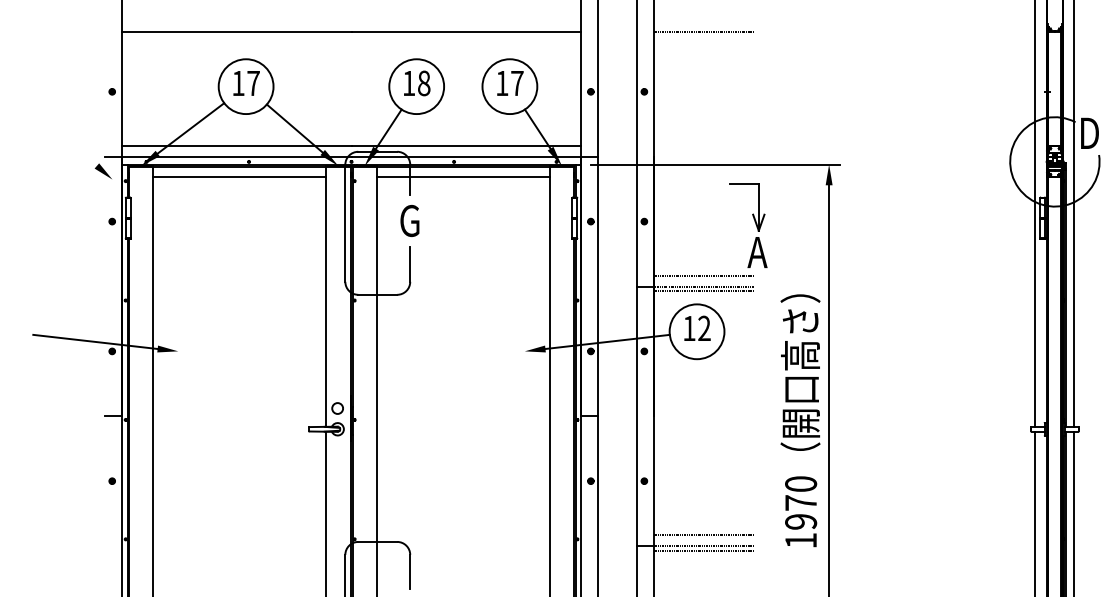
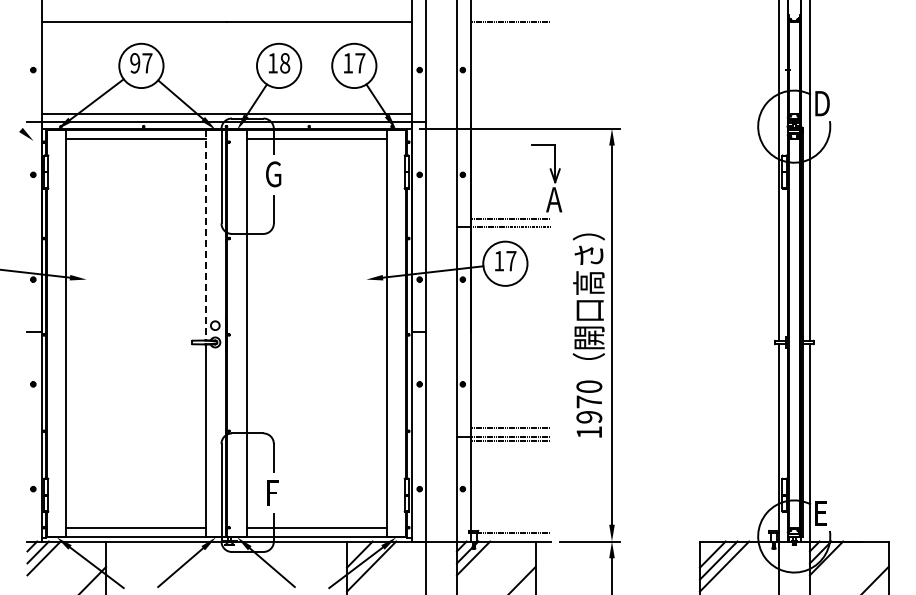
text: (238, 83) -> (135, 63), 17 -> 97
line: (704, 291) -> (511, 231), removed
line: (326, 296) -> (206, 235), solid -> dashed
text: (704, 327) -> (511, 260), 12 -> 17

